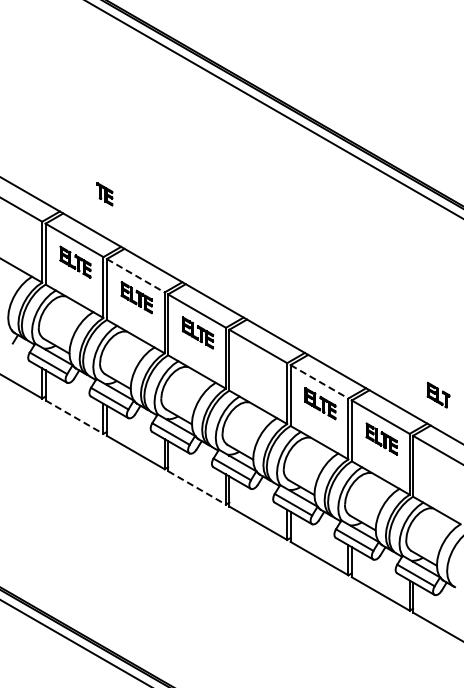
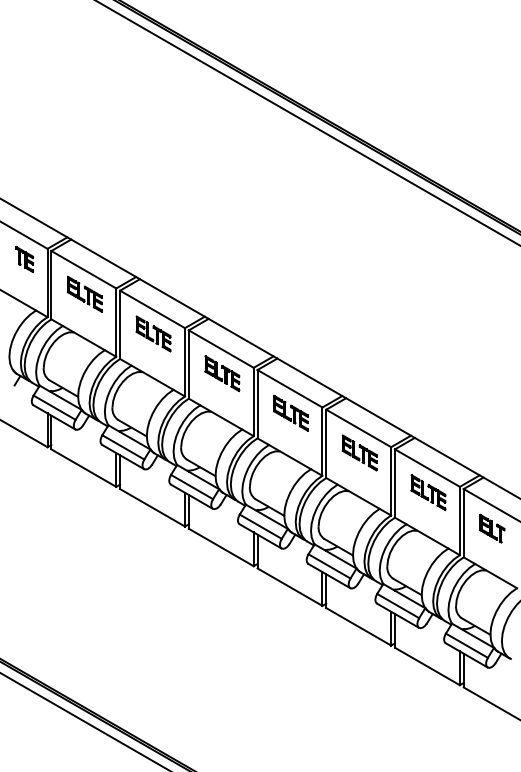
part: (104, 194) -> (24, 259), moved
line: (136, 276) -> (153, 310), dashed -> solid
part: (259, 367) -> (291, 412), added
line: (319, 382) -> (358, 429), dashed -> solid
part: (438, 394) -> (492, 527), moved
line: (75, 417) -> (84, 468), dashed -> solid
line: (197, 488) -> (221, 548), dashed -> solid

